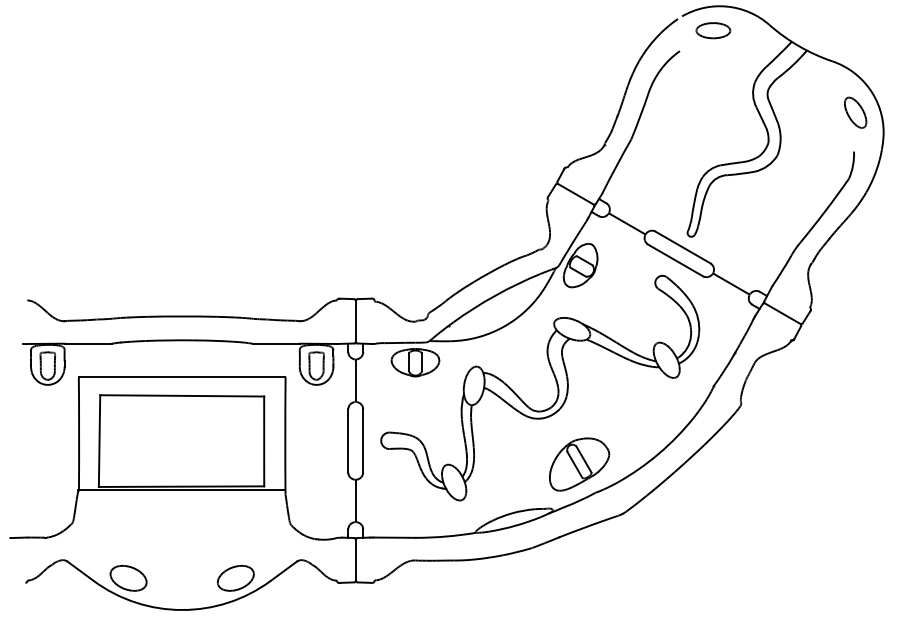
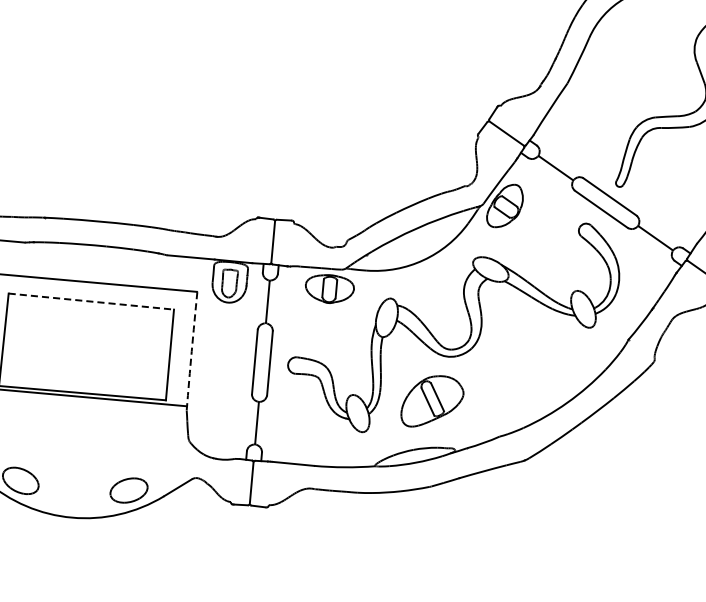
line: (182, 395) -> (91, 301), solid -> dashed
arc: (285, 435) -> (192, 350), solid -> dashed
part: (579, 464) -> (432, 401), moved

